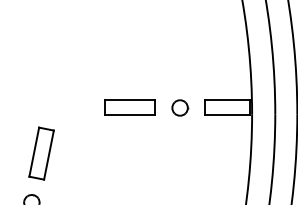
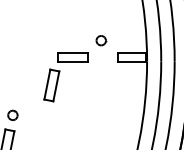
part: (180, 107) -> (101, 40), moved
part: (41, 153) -> (51, 85), moved

